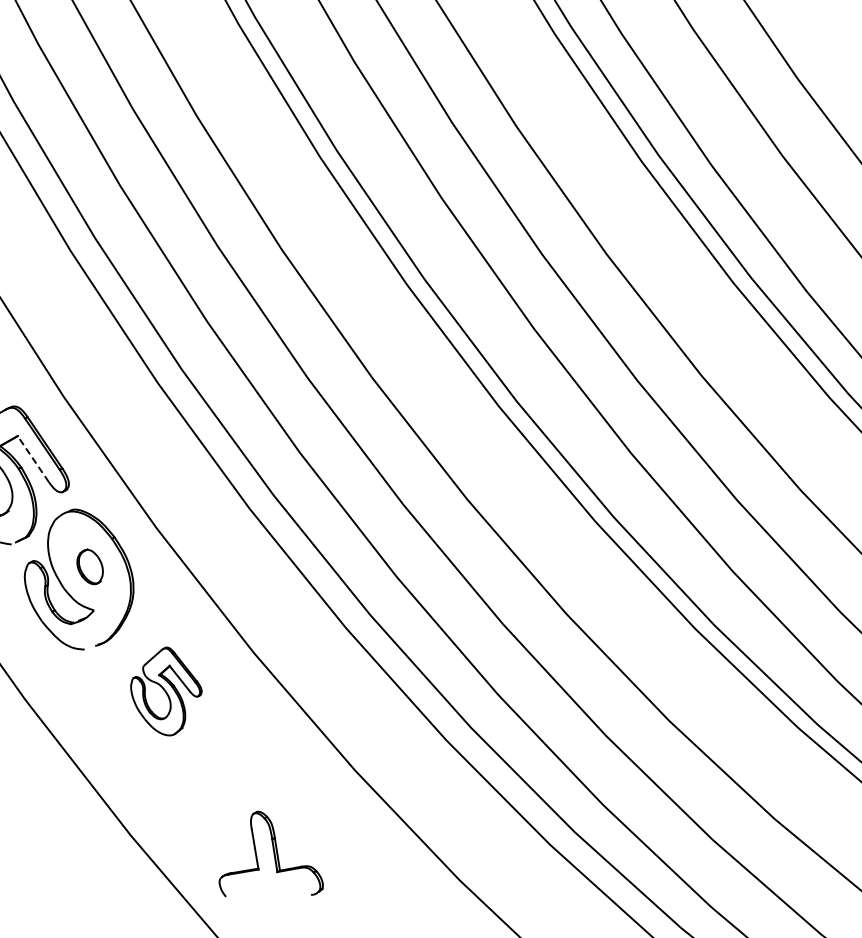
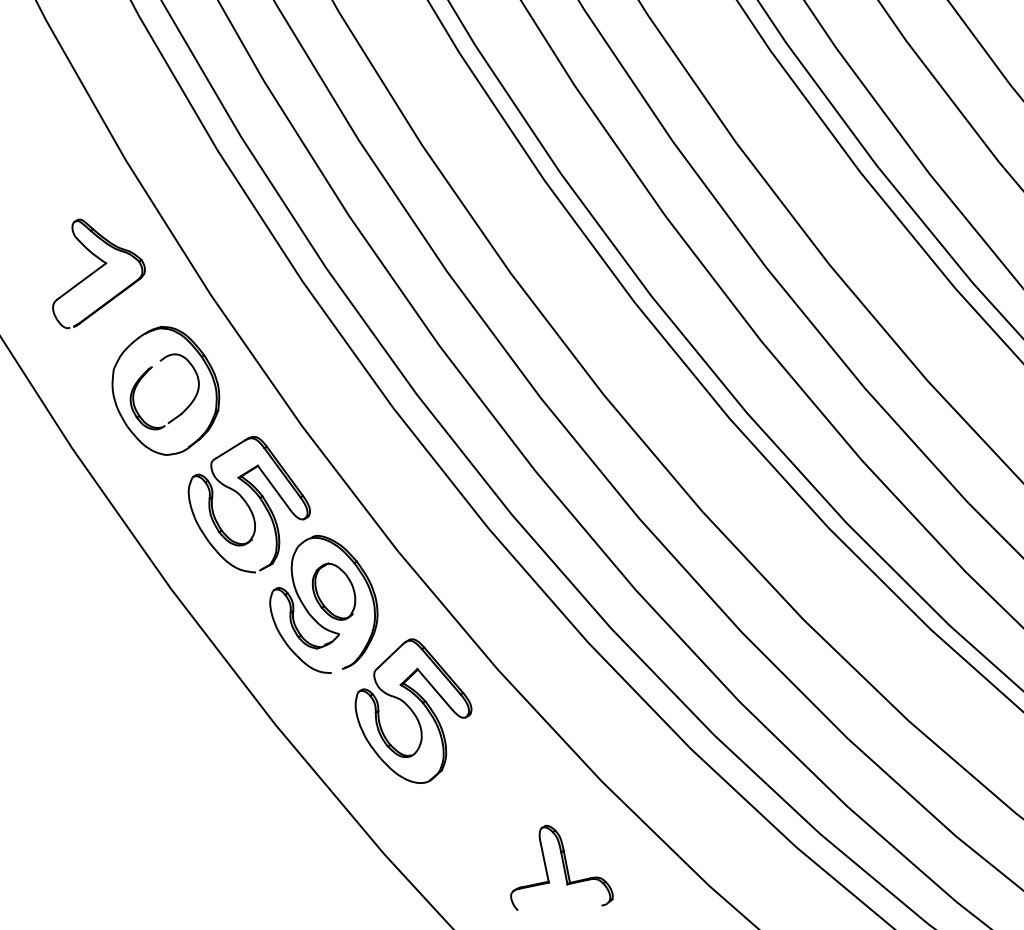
line: (32, 458) -> (273, 487), dashed -> solid
part: (89, 566) -> (333, 591), size x1.67
part: (166, 690) -> (413, 710), size x1.67
part: (271, 854) -> (561, 867), moved

